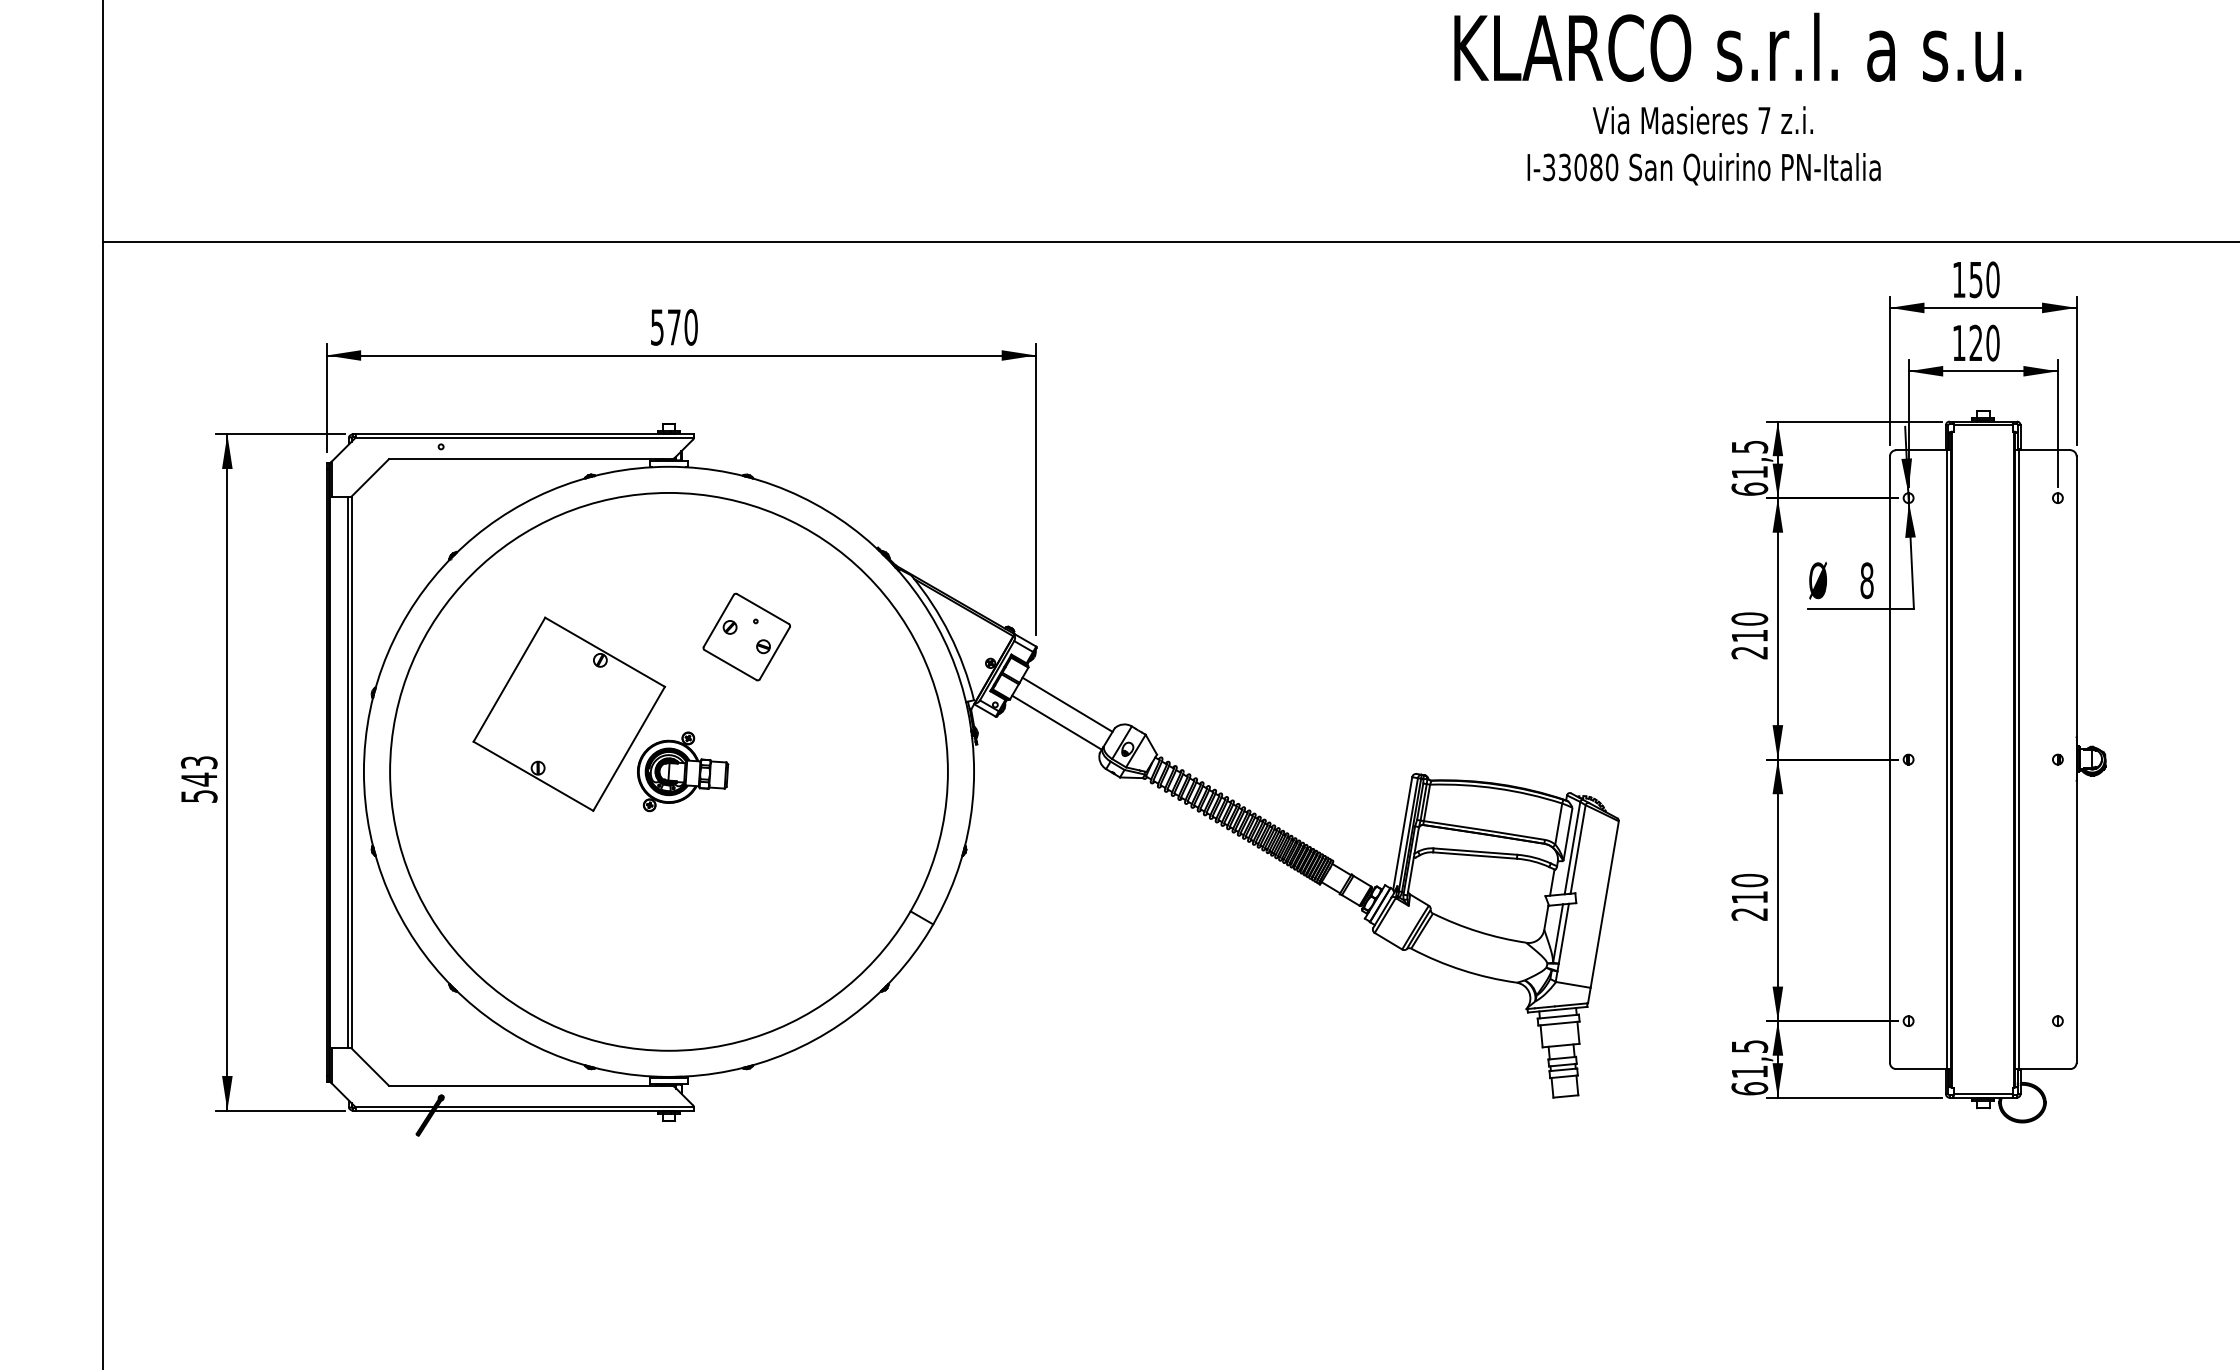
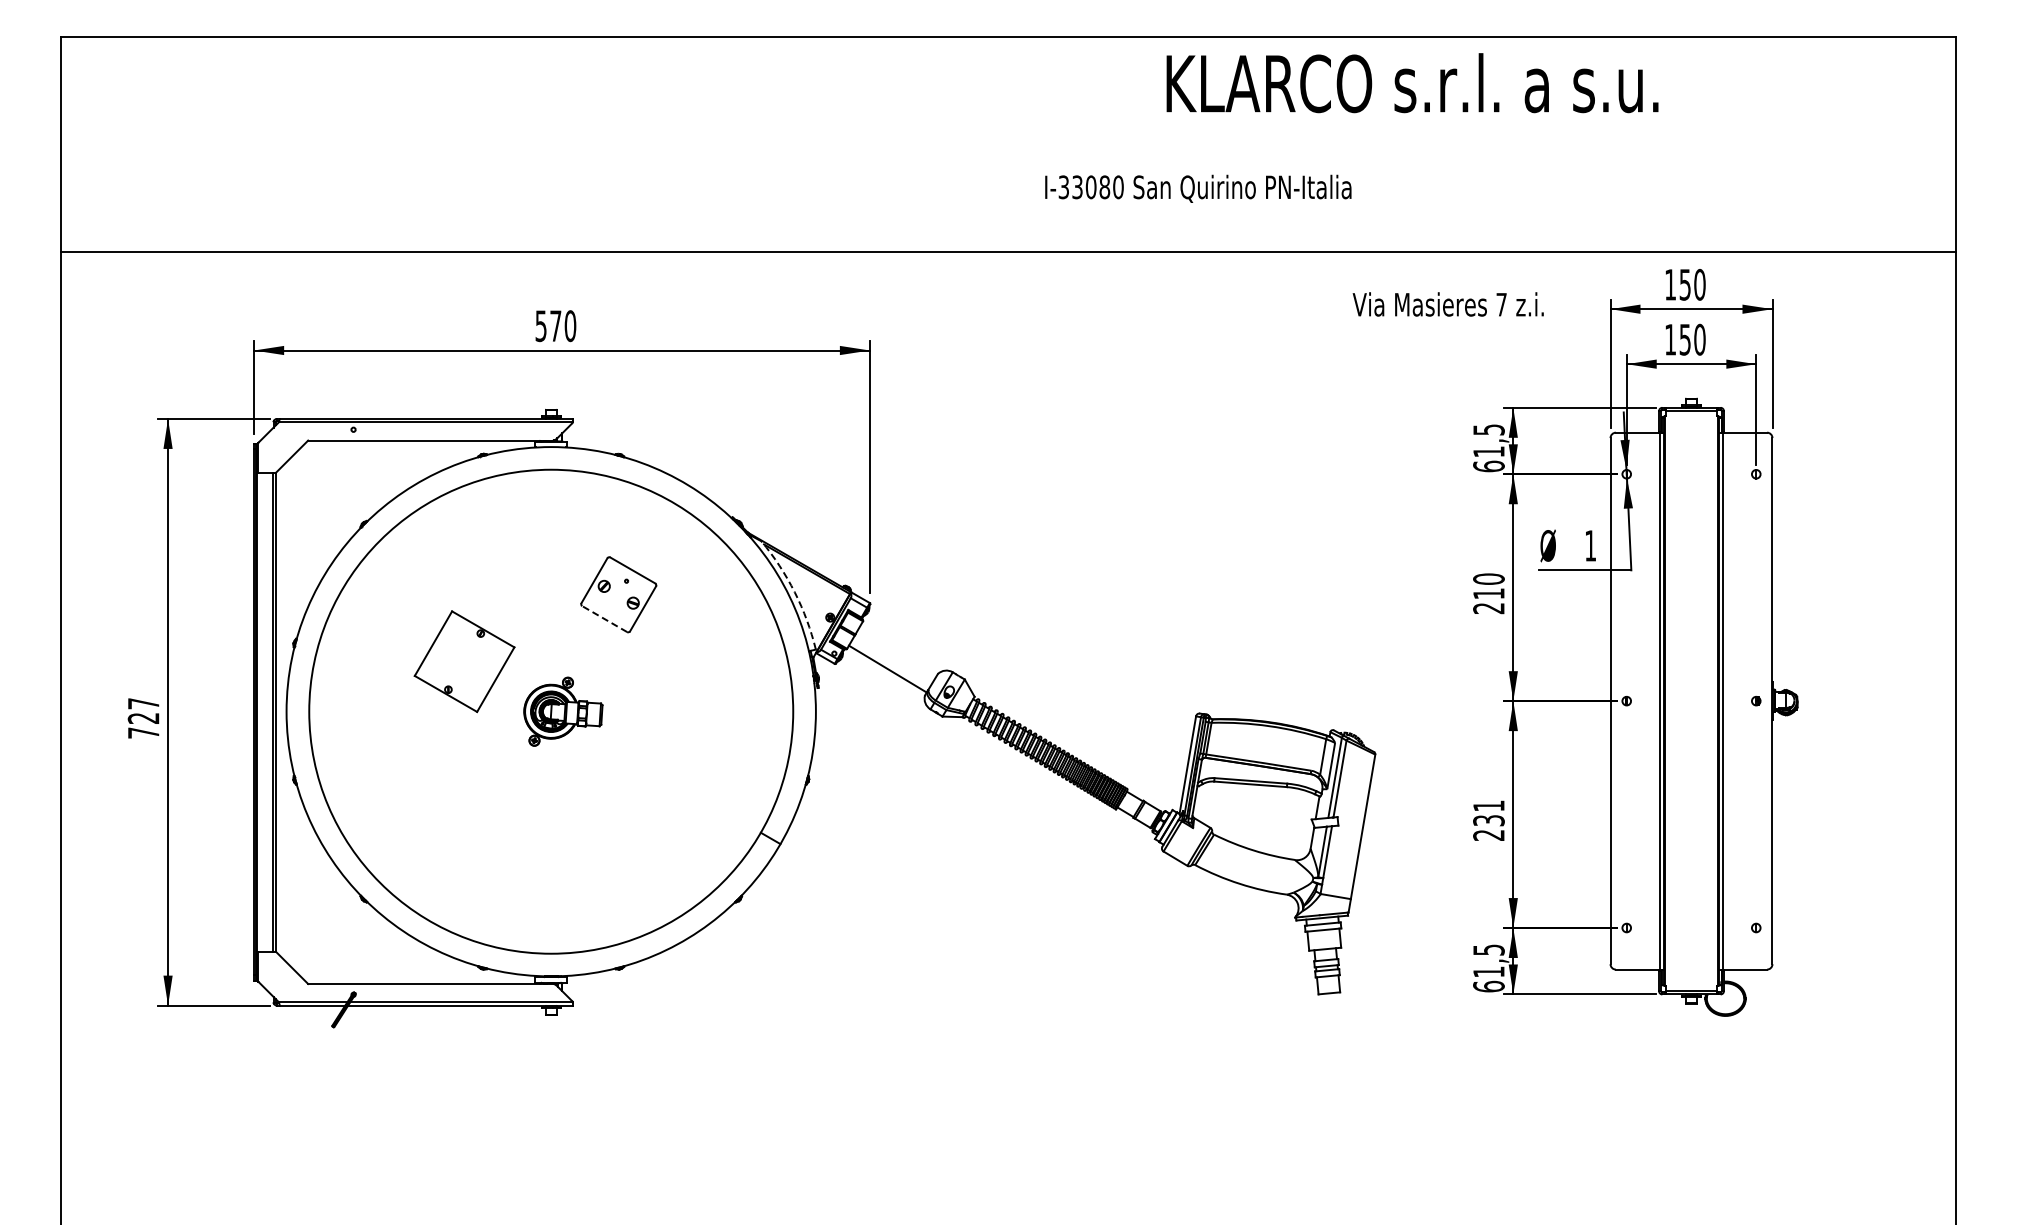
text: (1737, 47) -> (1412, 83), moved
text: (1702, 120) -> (1447, 304), moved
text: (1704, 168) -> (1198, 188), moved
text: (1975, 342) -> (1684, 339), 120 -> 150
text: (1866, 580) -> (1590, 545), 8 -> 1
arc: (949, 634) -> (794, 592), solid -> dashed
line: (730, 665) -> (604, 619), solid -> dashed
line: (1066, 704) -> (896, 653), removed
part: (569, 713) -> (464, 661), size x0.6
text: (199, 779) -> (143, 718), 543 -> 727
text: (1749, 889) -> (1488, 813), 210 -> 231

